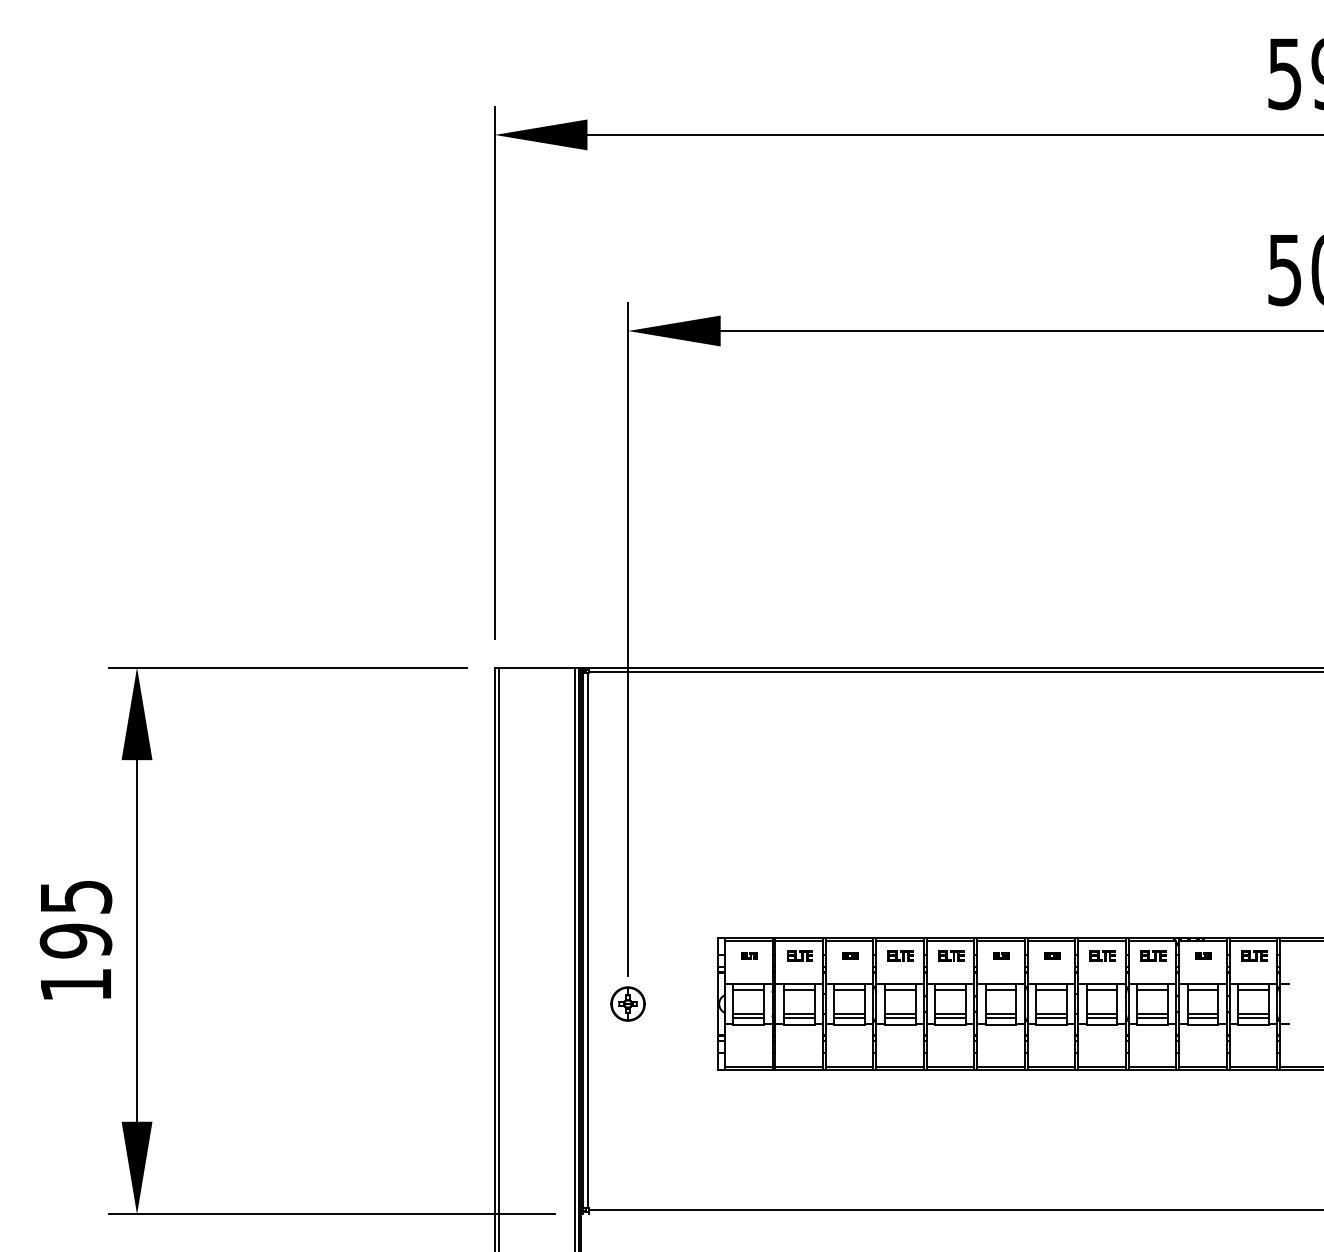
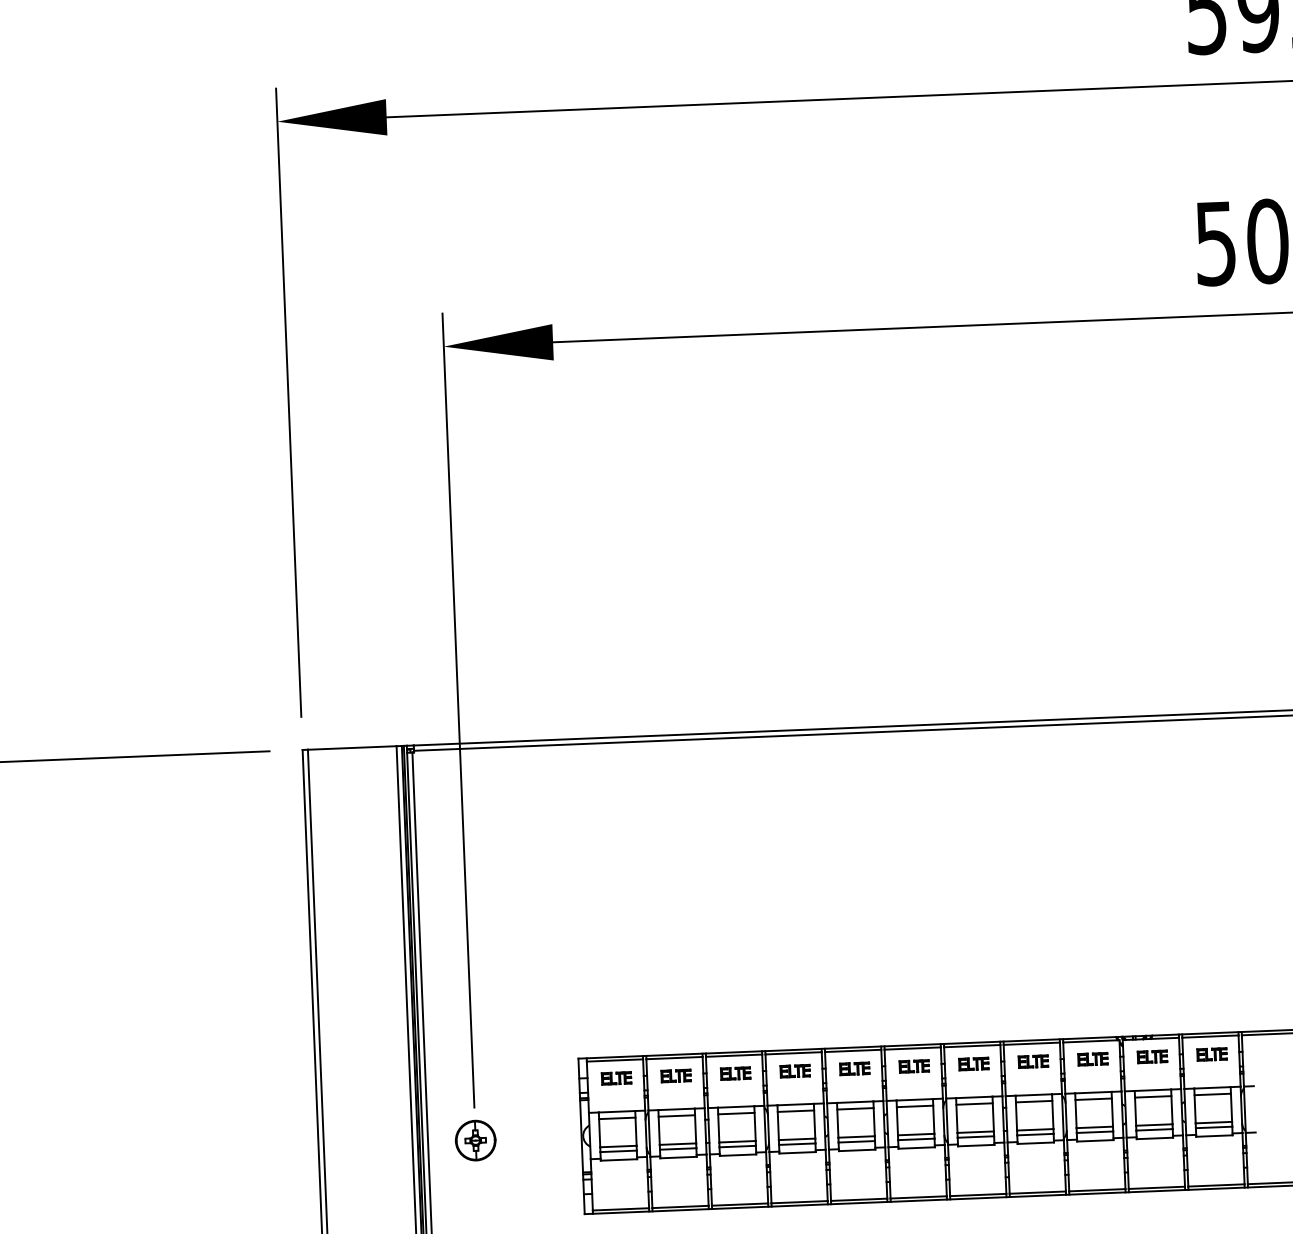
part: (749, 955) -> (616, 1077), size x1.67
part: (850, 955) -> (735, 1072), size x1.67
part: (1001, 955) -> (913, 1065), size x1.67
part: (1052, 955) -> (974, 1063), size x1.67
part: (1203, 955) -> (1152, 1056), size x1.67

